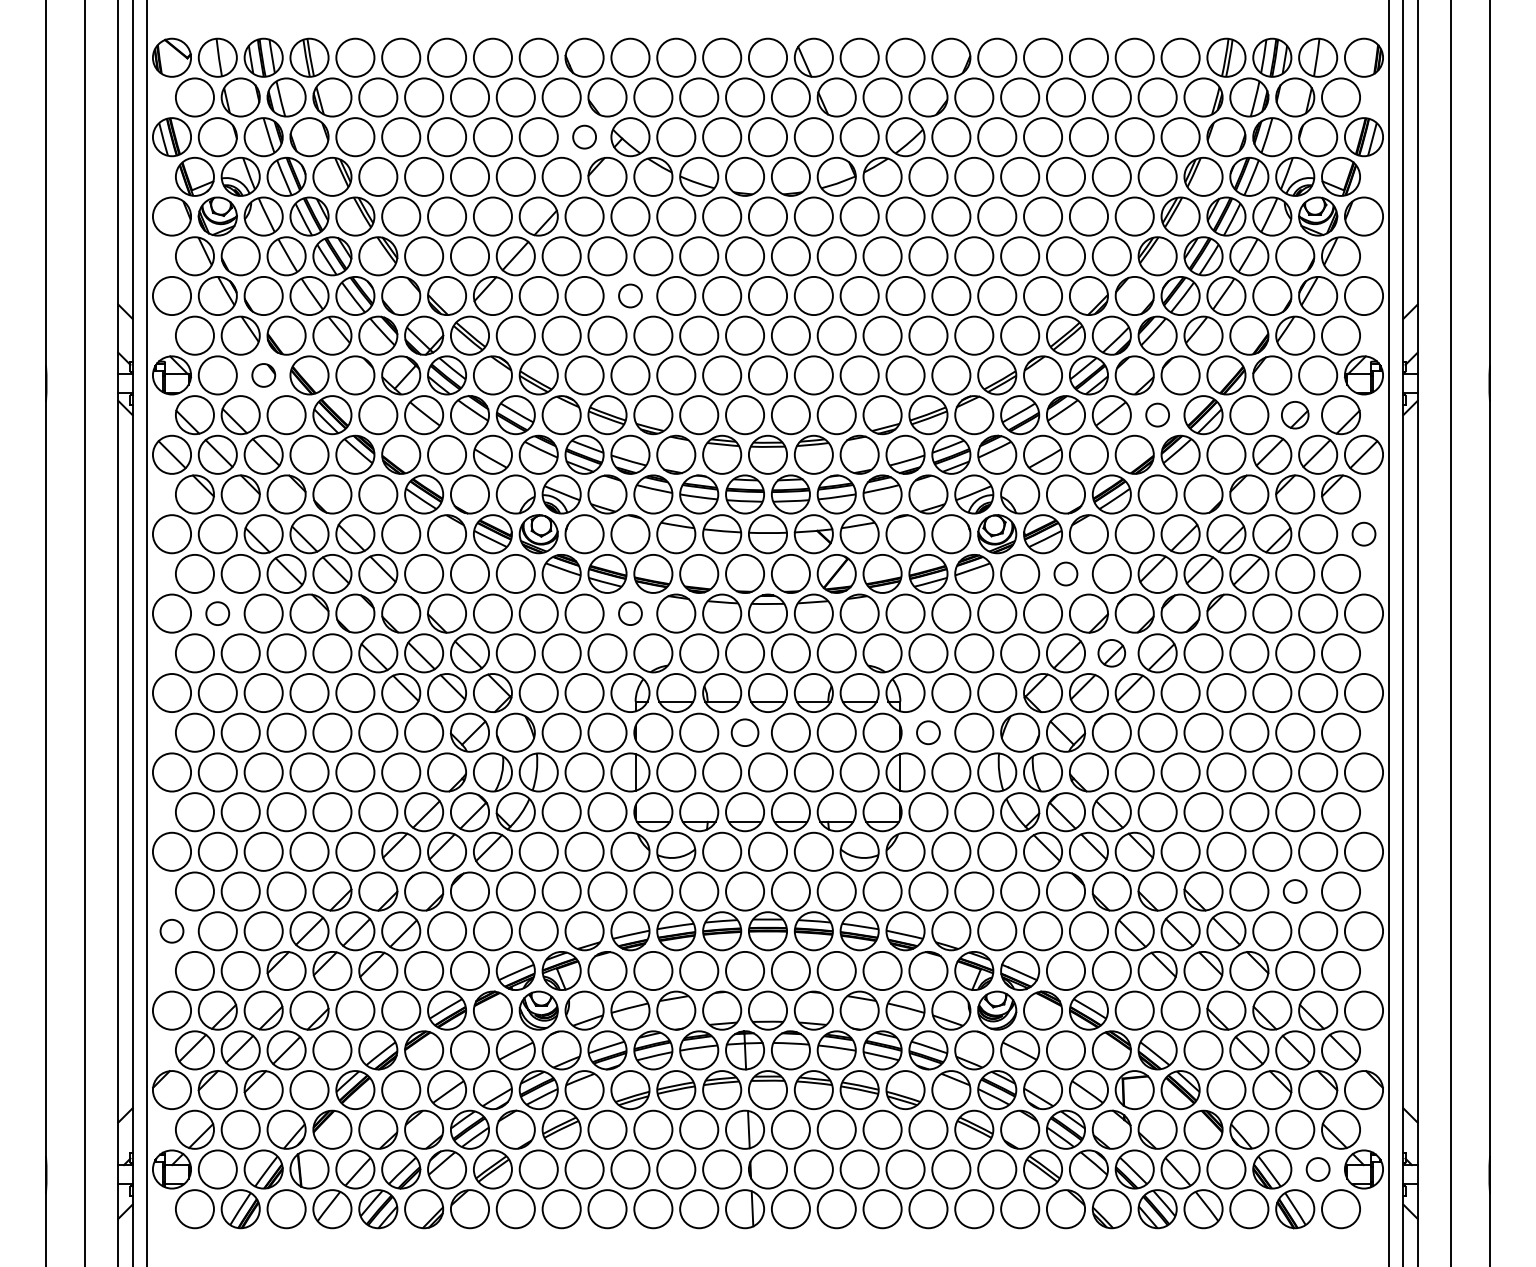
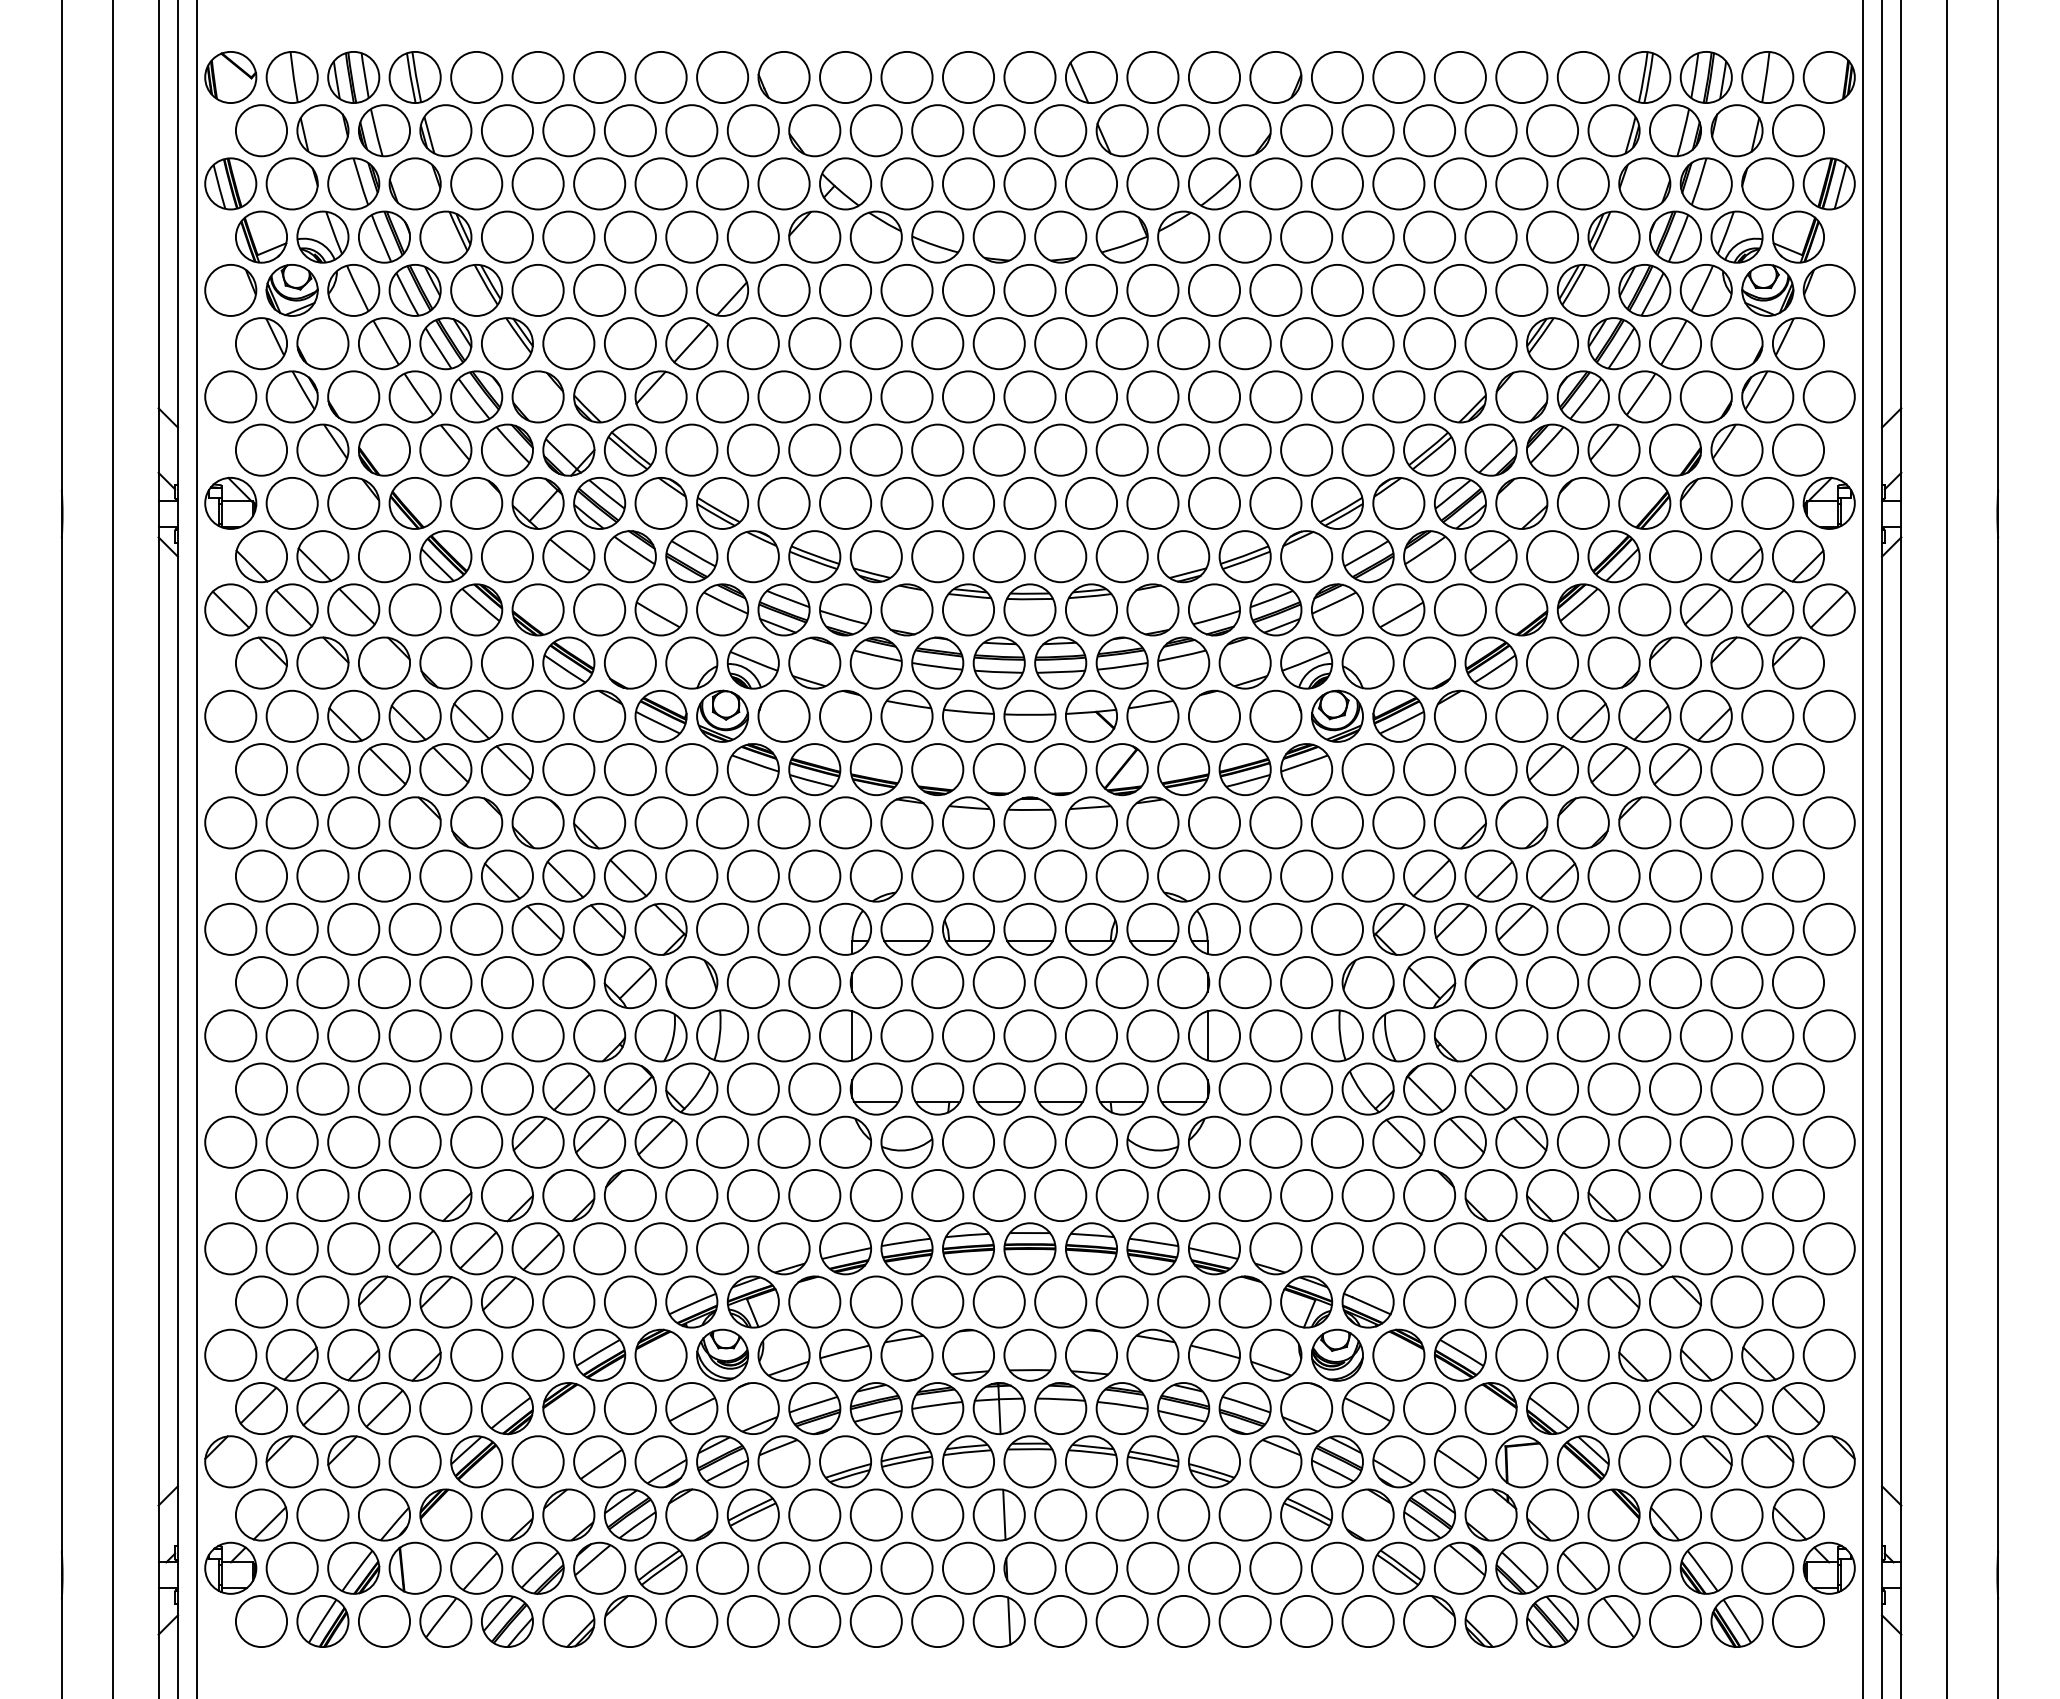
circle: (584, 136) -> (783, 183), size x1.67
circle: (630, 295) -> (845, 396), size x1.67
part: (263, 375) -> (353, 503), size x1.67
circle: (1157, 415) -> (1552, 556), size x1.67
part: (1294, 415) -> (1736, 556), size x1.43
circle: (1363, 533) -> (1828, 715), size x1.67
circle: (1065, 573) -> (1429, 769), size x1.67
circle: (217, 613) -> (291, 822), size x1.67
circle: (630, 613) -> (845, 822), size x1.67
part: (1111, 652) -> (1490, 875), size x1.43
circle: (744, 732) -> (998, 982), size x1.43
circle: (927, 732) -> (1244, 982), size x1.67
circle: (1294, 891) -> (1736, 1195), size x1.67
circle: (171, 931) -> (230, 1248), size x1.67
circle: (1317, 1168) -> (1767, 1567), size x1.67

